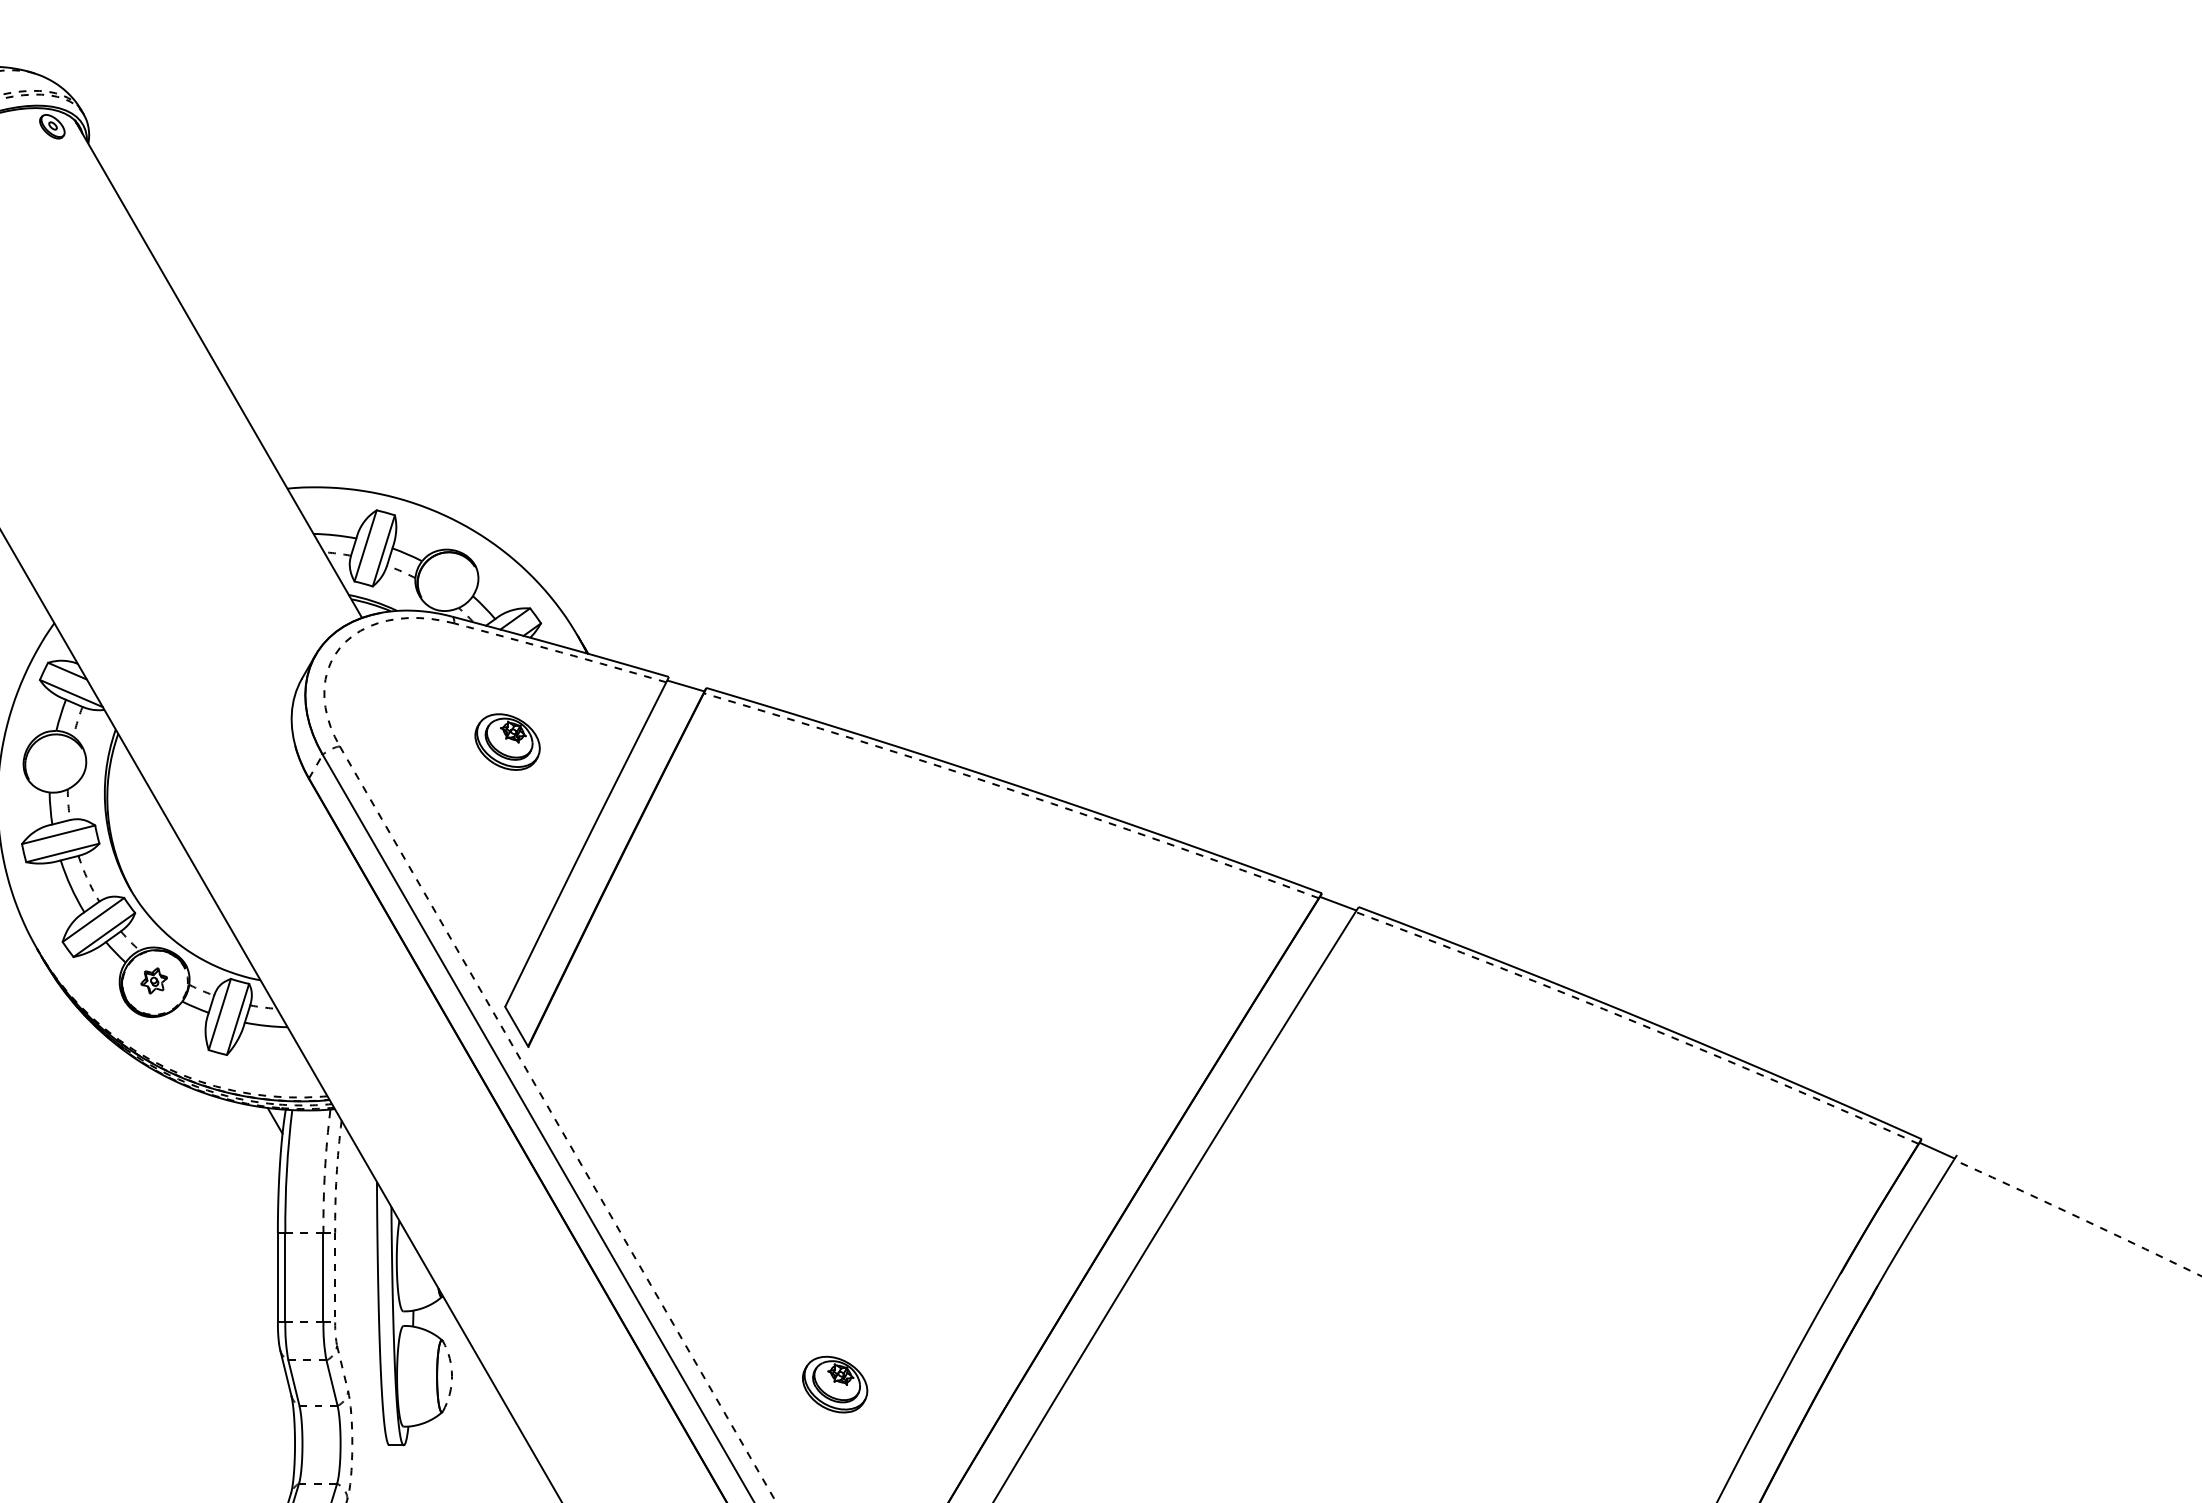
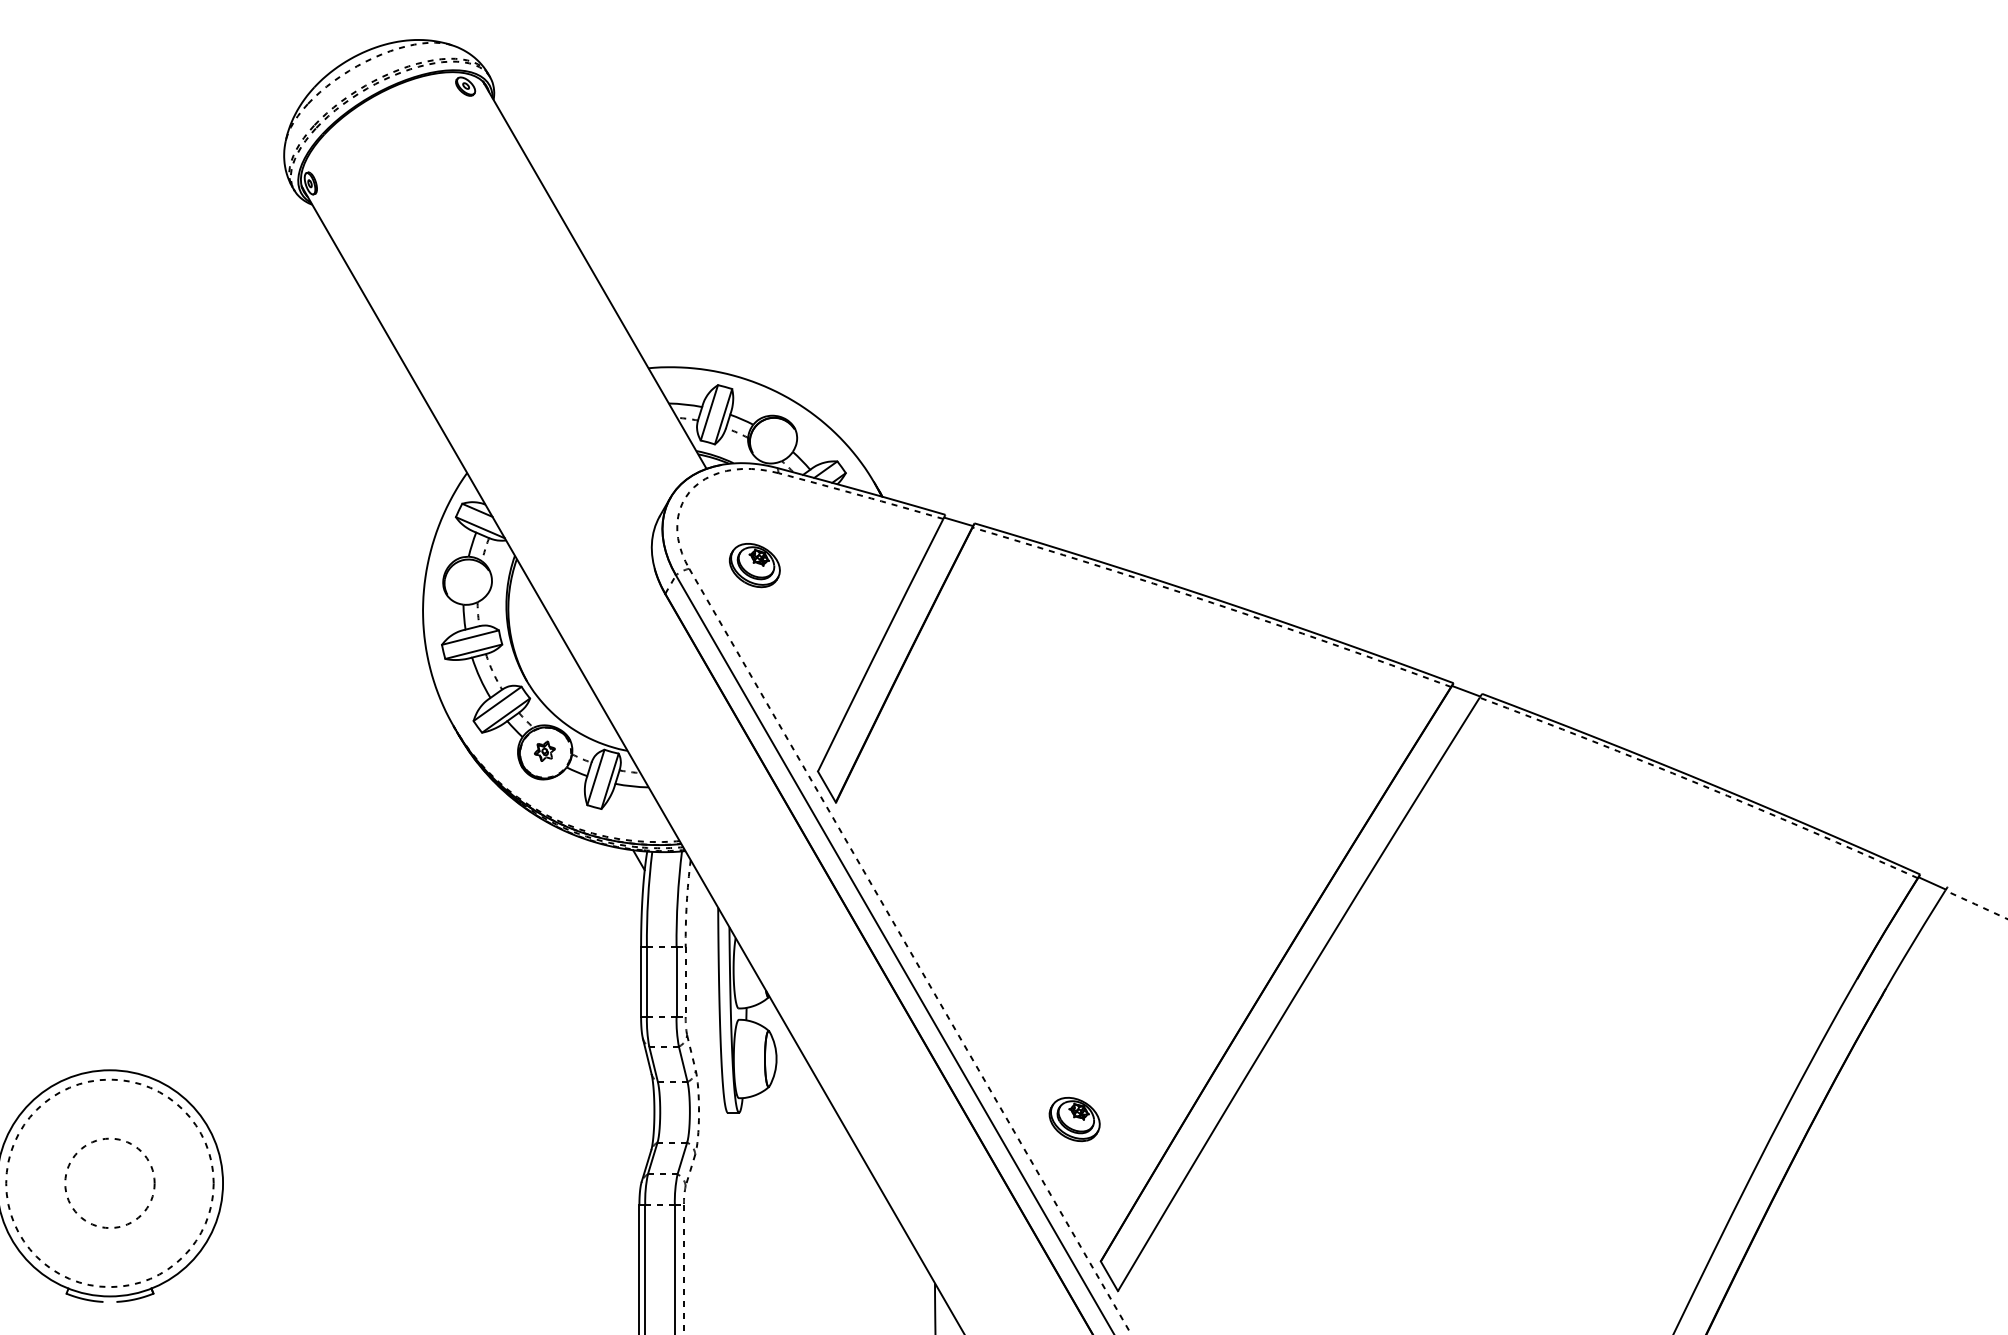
part: (507, 742) -> (754, 565), moved
arc: (324, 1171) -> (677, 899), dashed -> solid
arc: (451, 1376) -> (776, 1059), dashed -> solid
part: (834, 1384) -> (1074, 1119), moved

